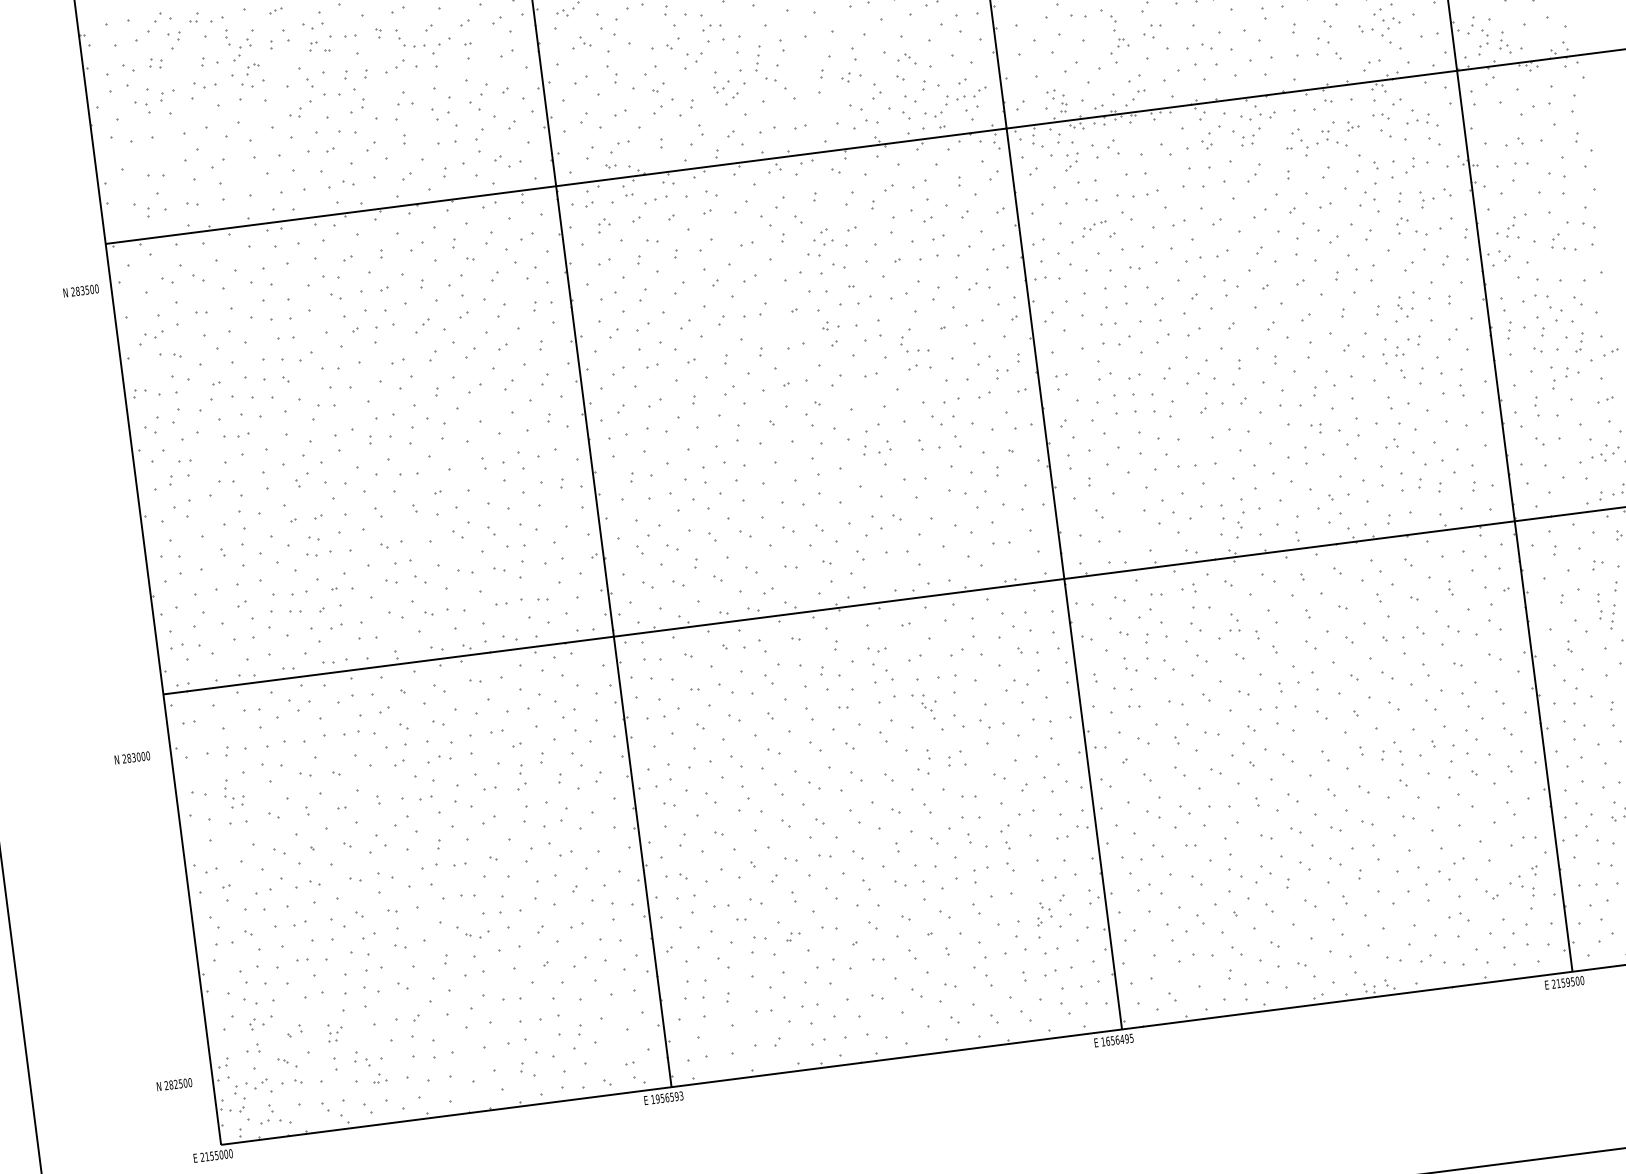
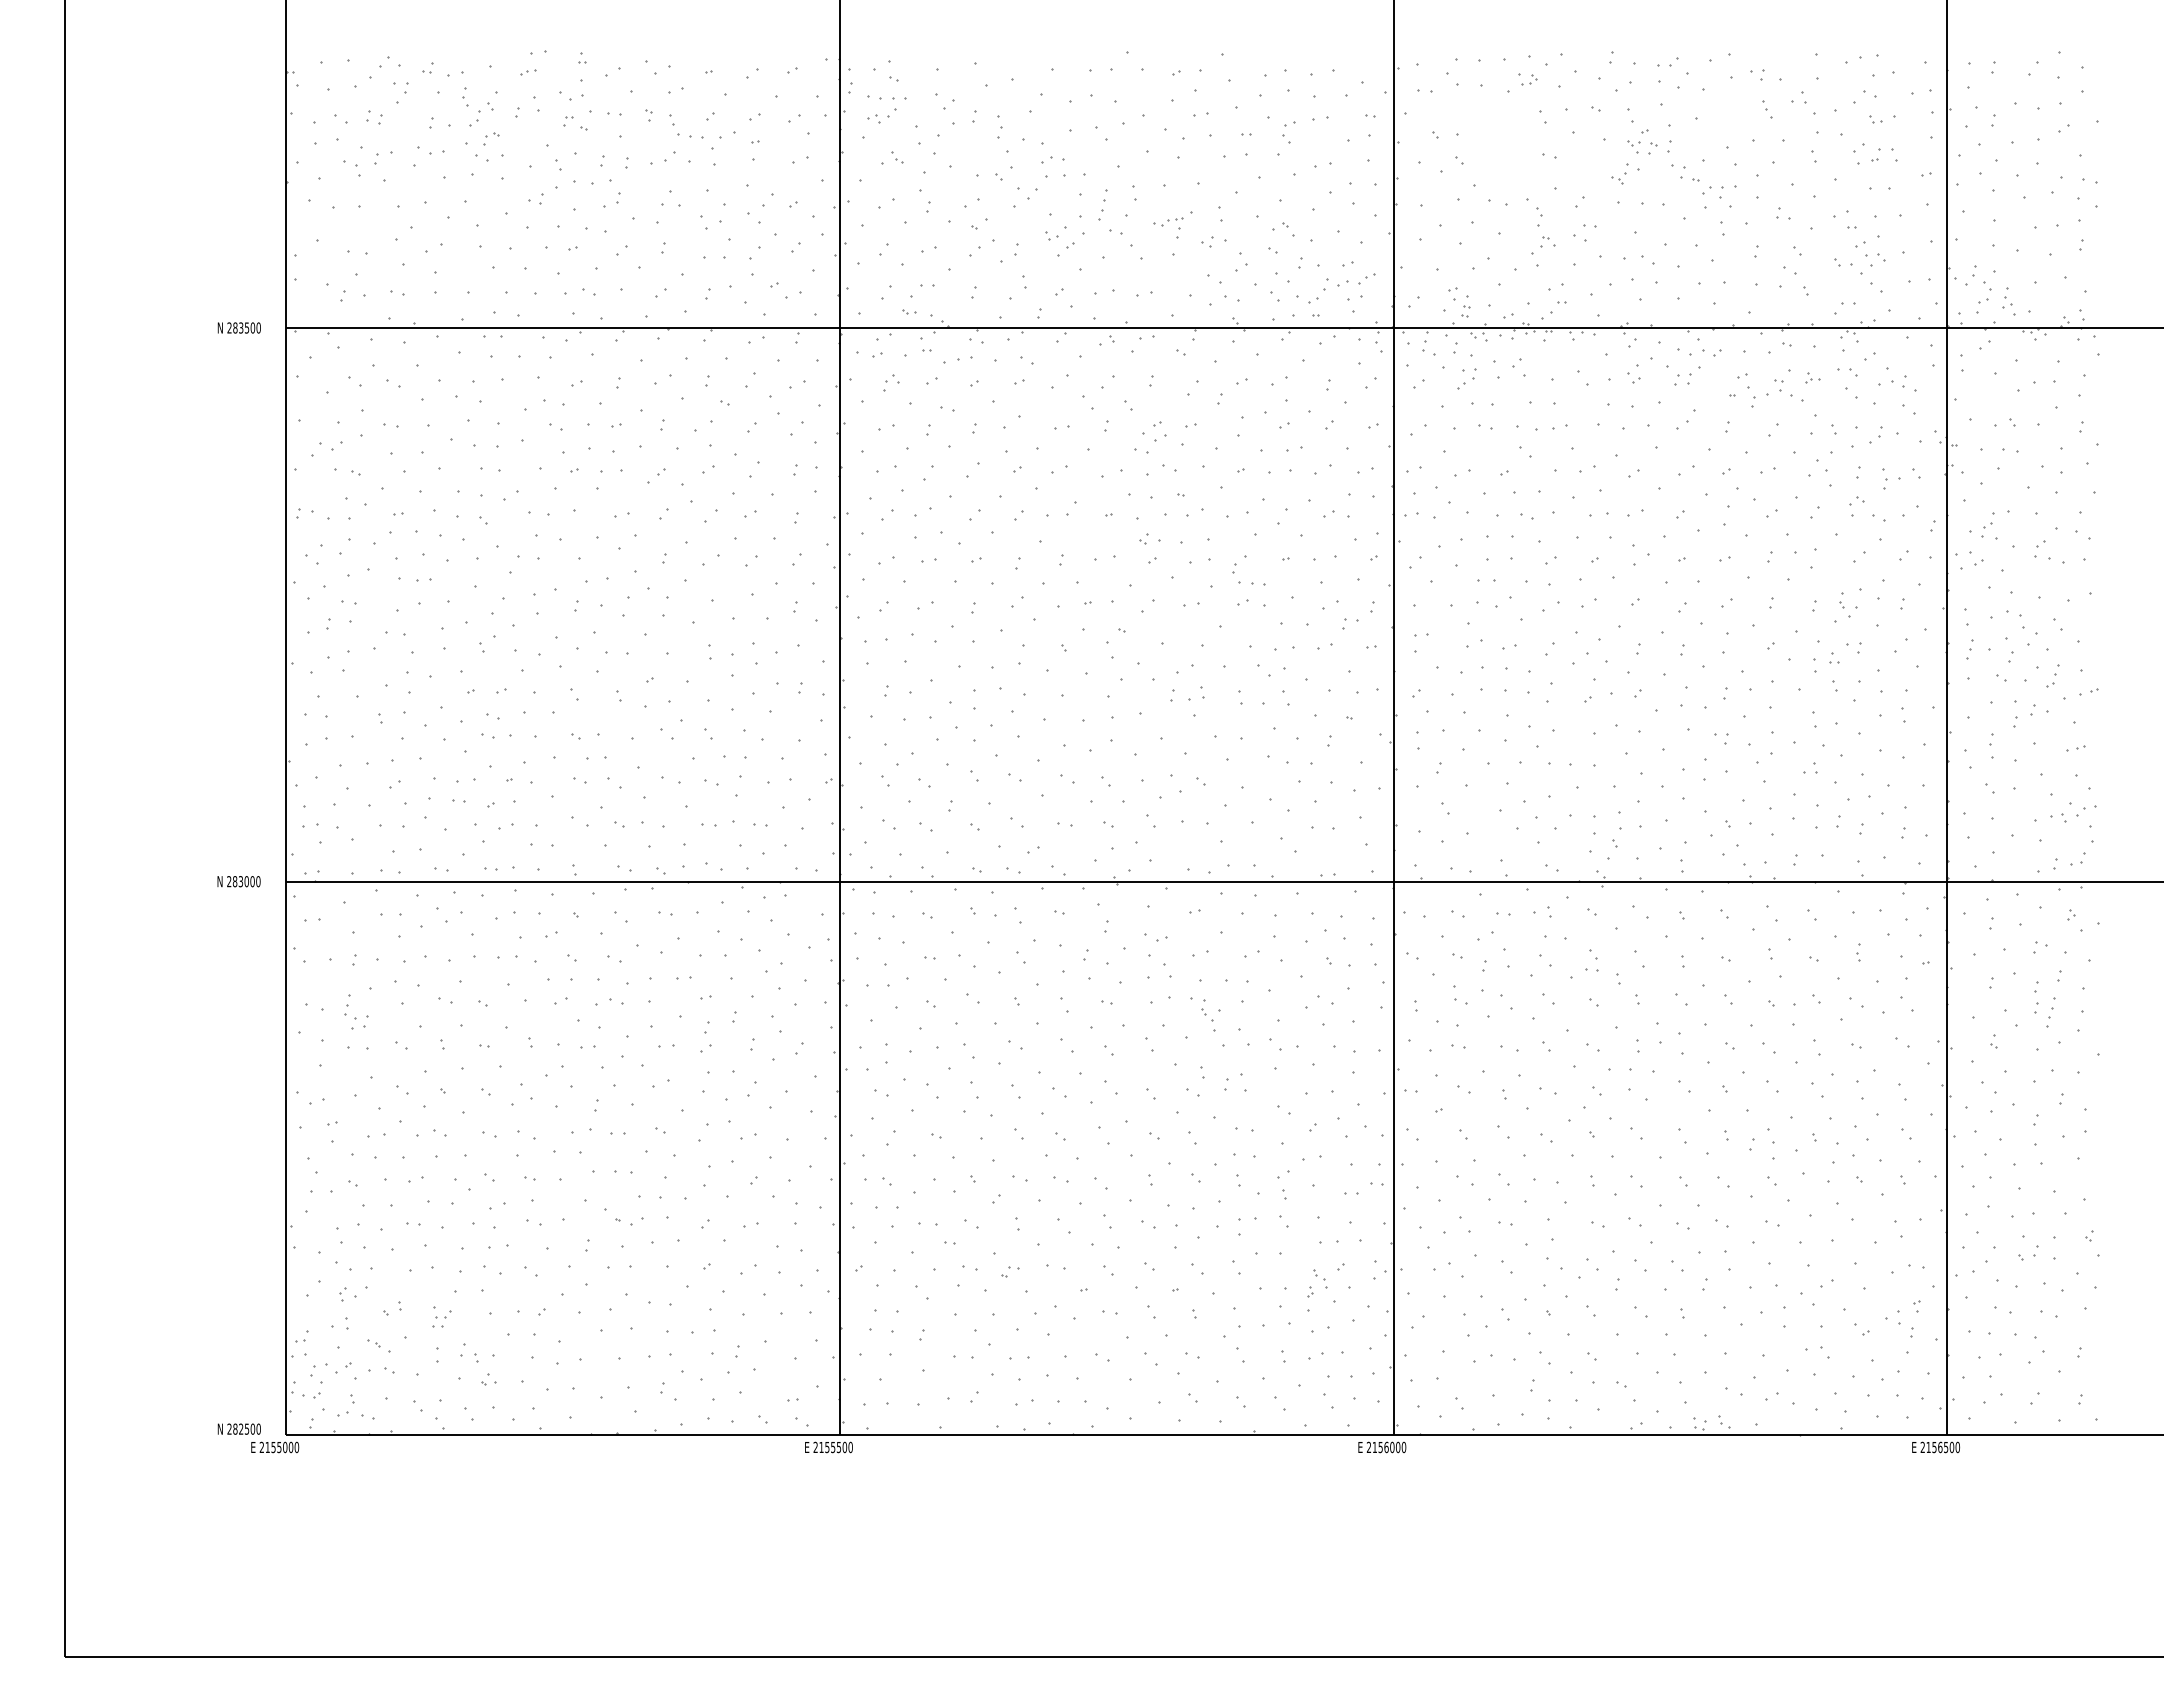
part: (1094, 225) -> (1168, 221), moved
text: (80, 290) -> (238, 327), moved
text: (131, 757) -> (238, 881), moved
text: (1568, 982) -> (1940, 1447), 2159500 -> 2156500
text: (1117, 1040) -> (1386, 1447), 1656495 -> 2156000
text: (173, 1084) -> (238, 1428), moved
text: (666, 1097) -> (832, 1447), 1956593 -> 2155500

